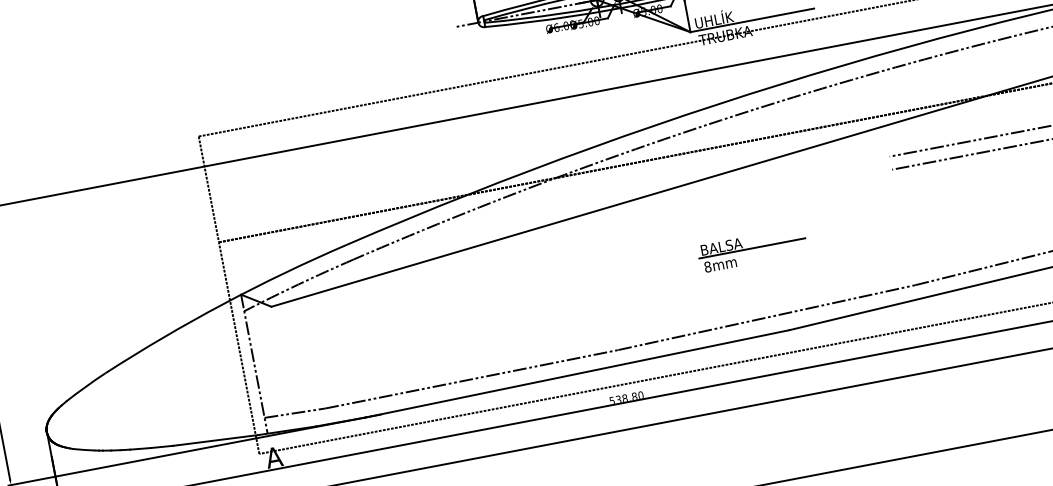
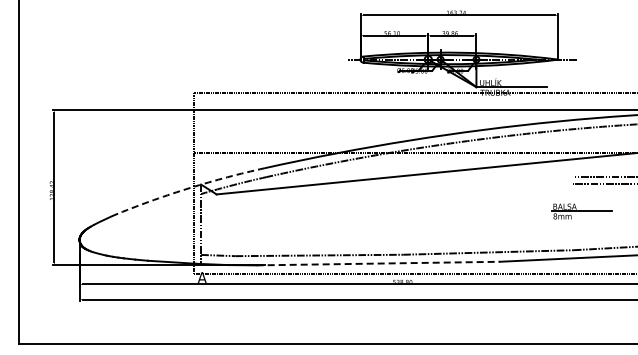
part: (752, 249) -> (581, 211), moved
arc: (223, 303) -> (190, 187), solid -> dashed
line: (577, 373) -> (378, 263), solid -> dashed

